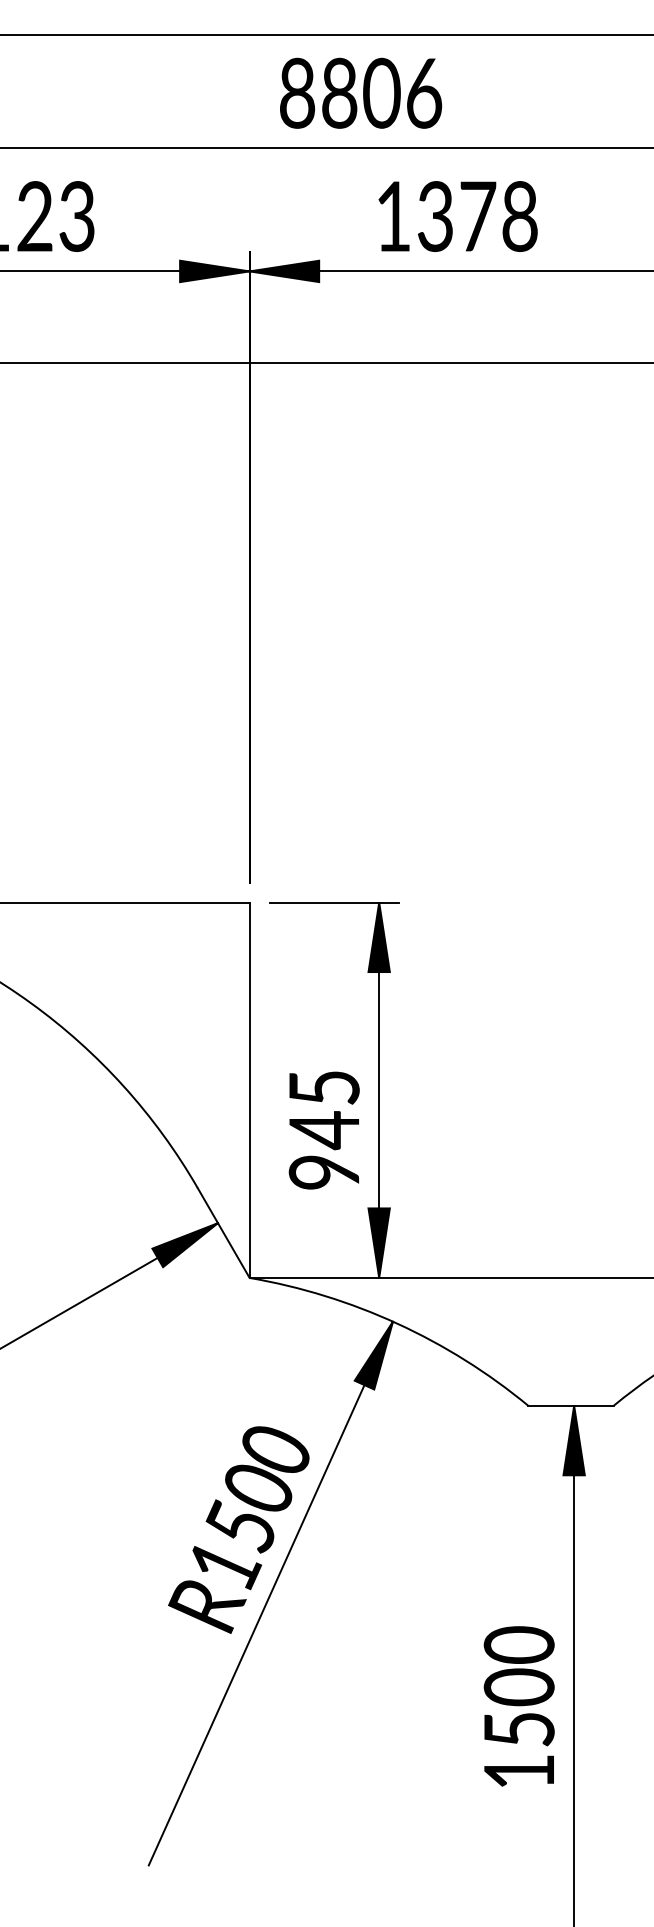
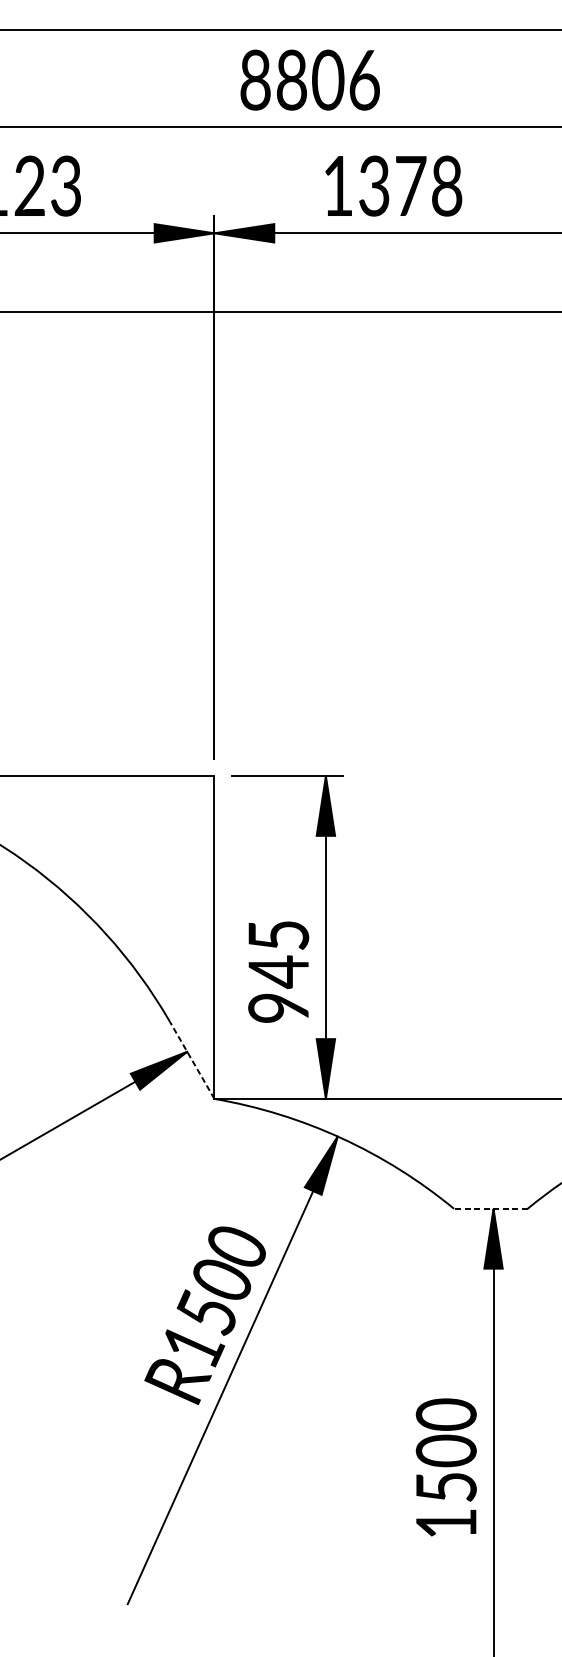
line: (223, 1232) -> (191, 1059), solid -> dashed
line: (571, 1405) -> (491, 1208), solid -> dashed

